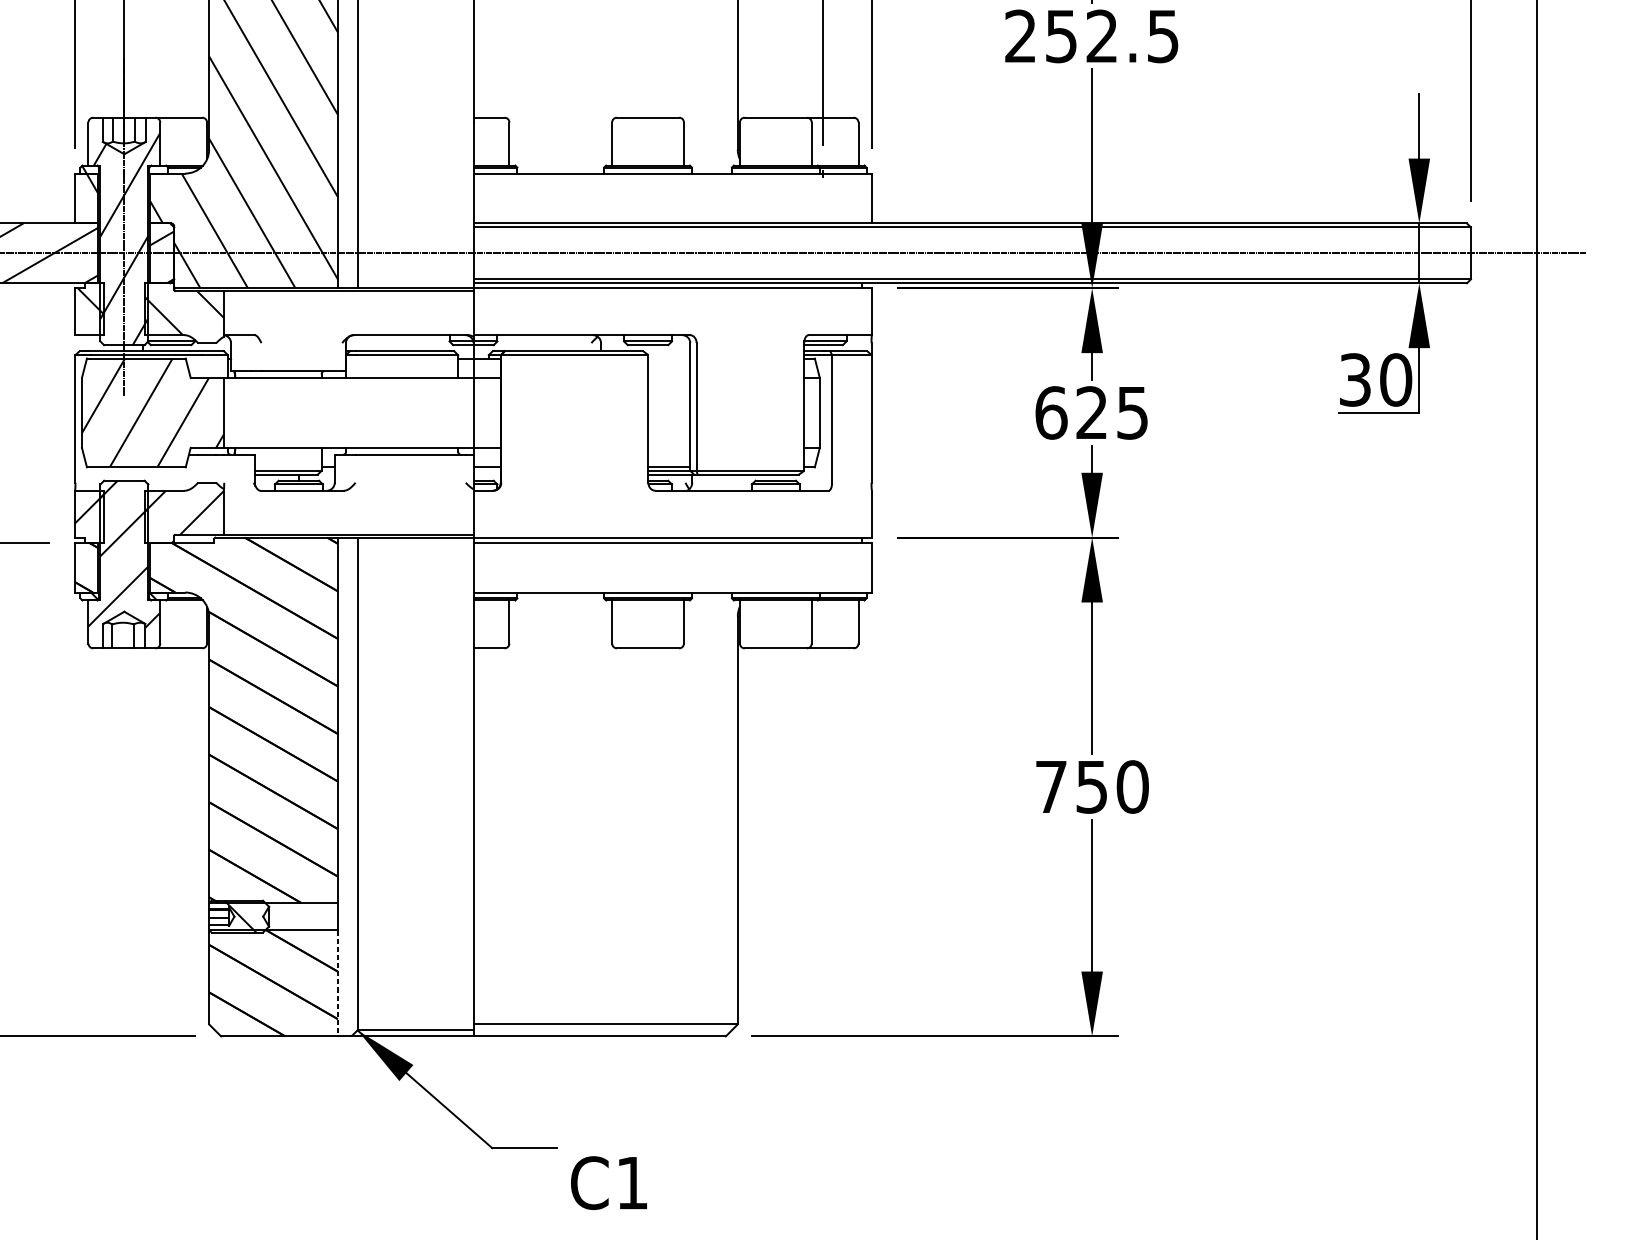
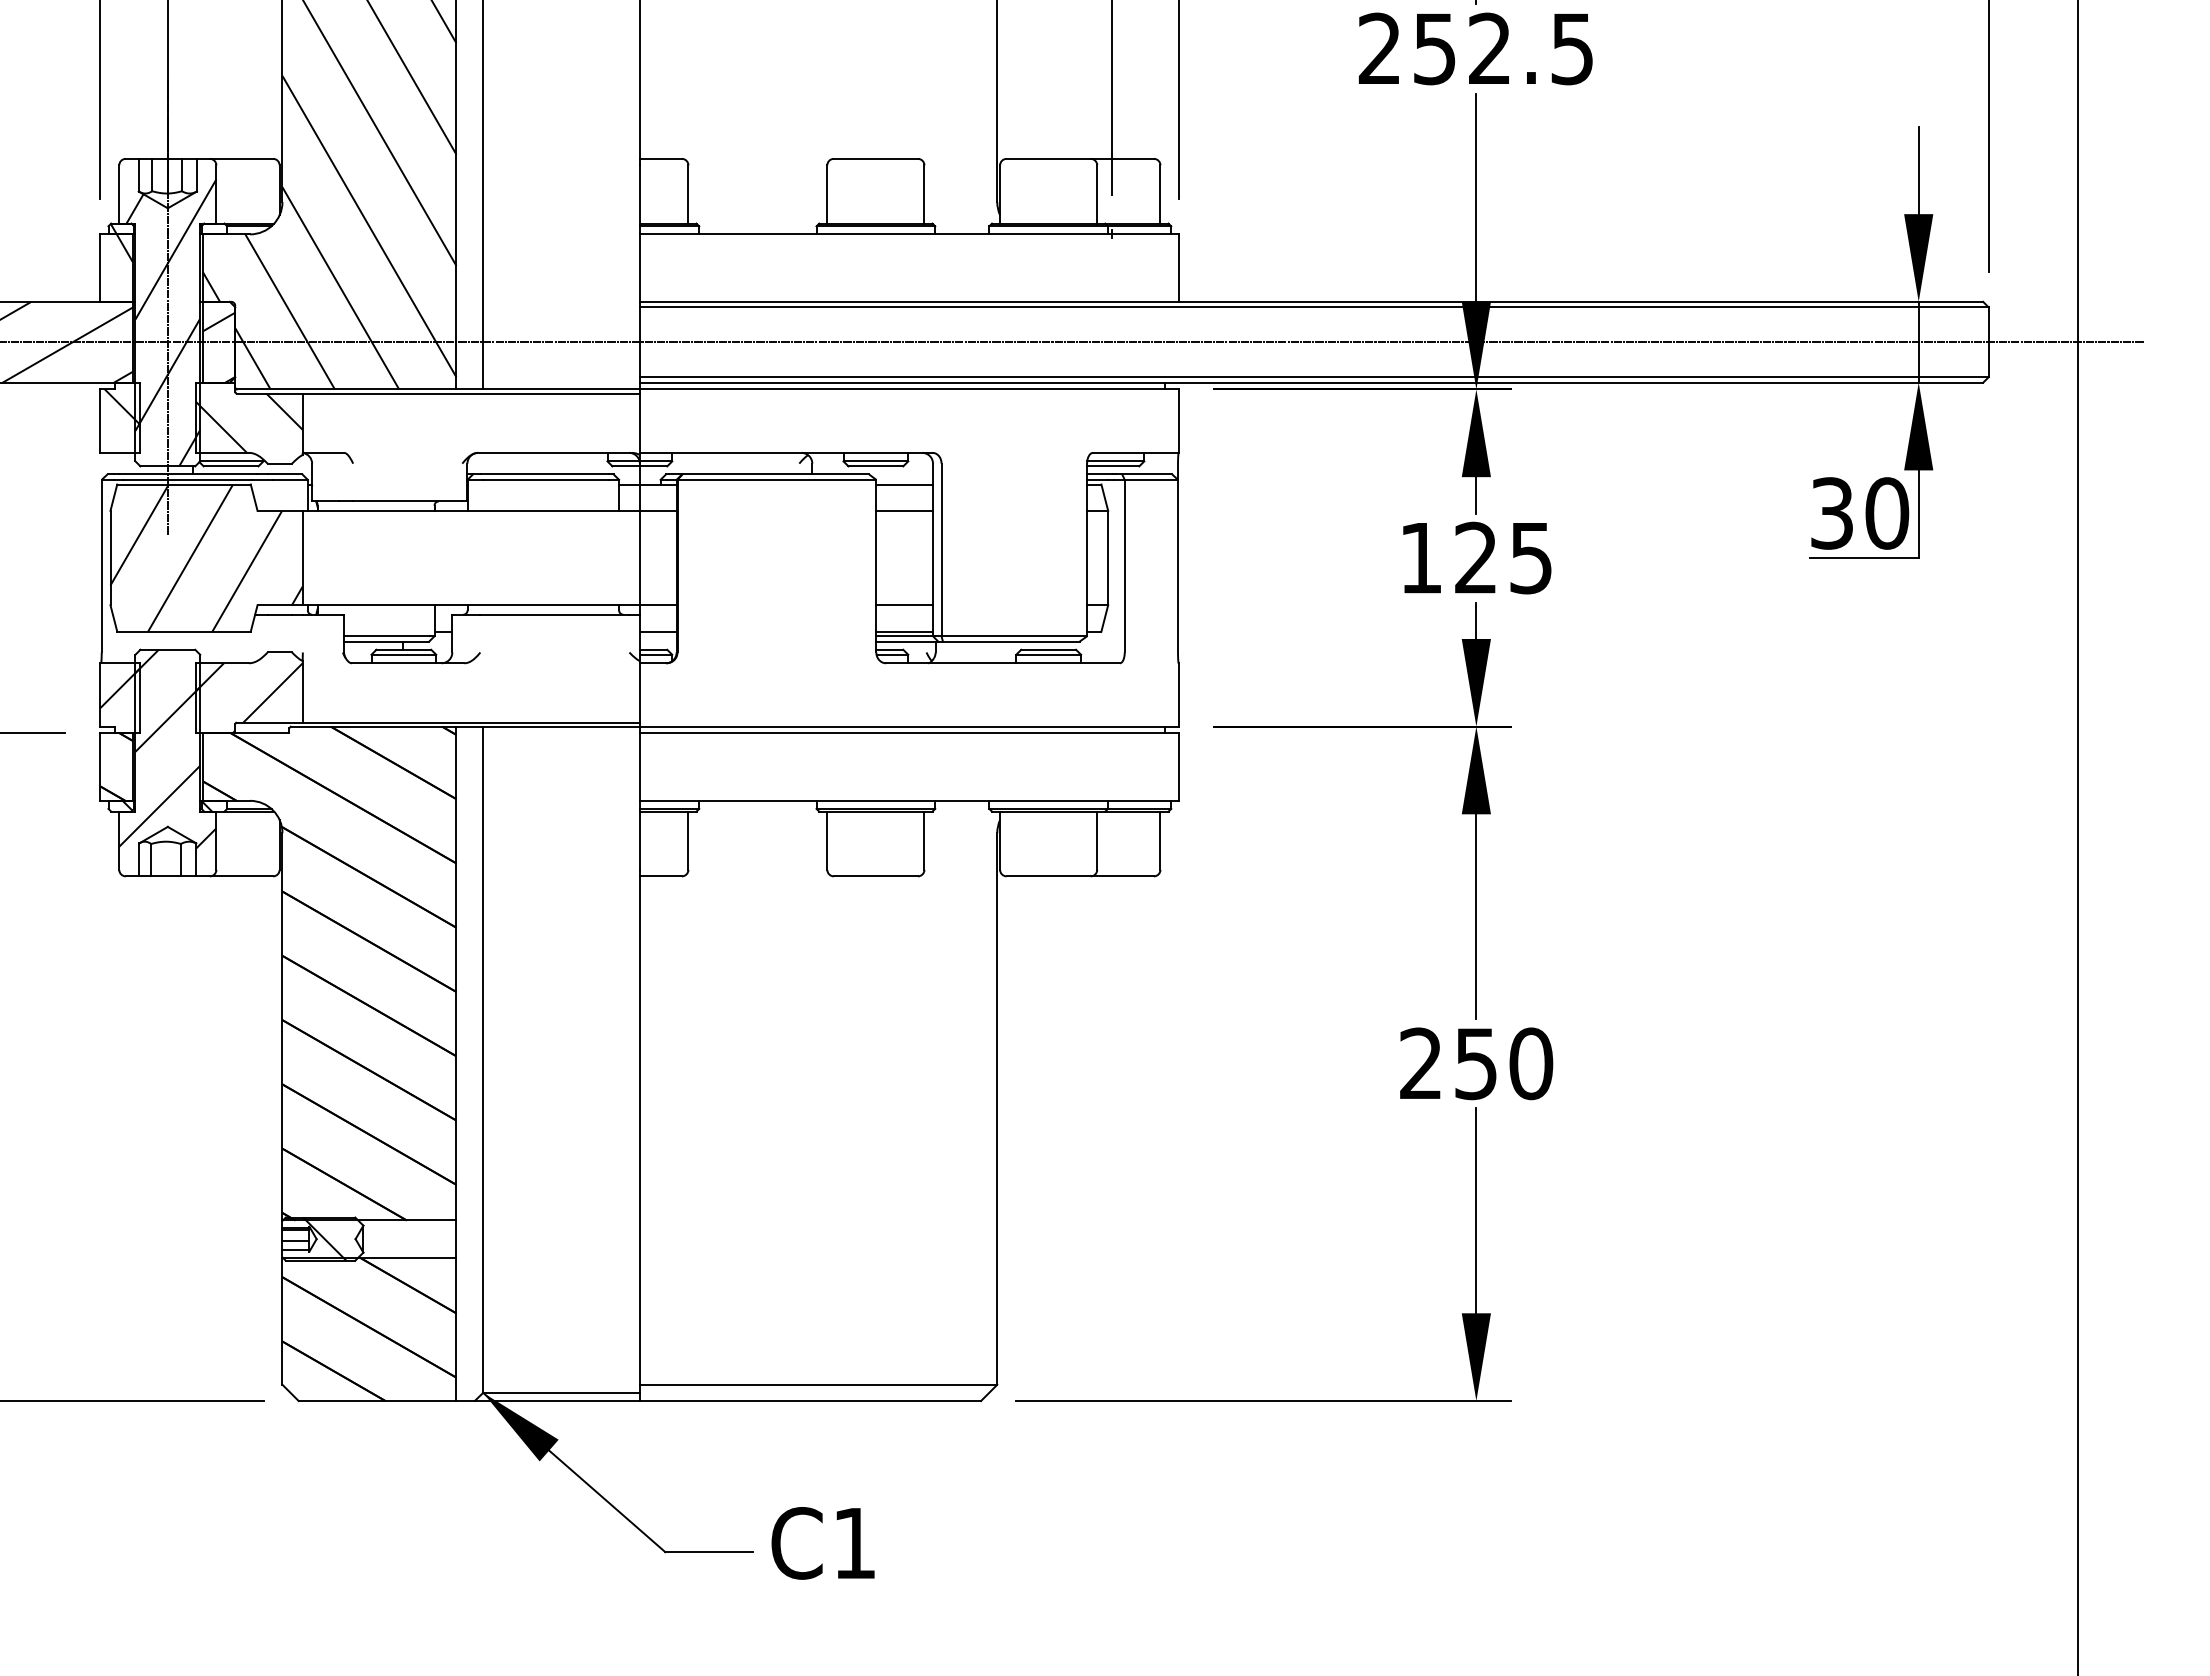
line: (669, 358) -> (904, 484), added
line: (669, 377) -> (904, 510), added
text: (1051, 412) -> (1421, 557), 625 -> 125
line: (669, 448) -> (904, 605), added
text: (1050, 786) -> (1420, 1062), 750 -> 250
line: (337, 983) -> (456, 1329), dashed -> solid
text: (608, 1183) -> (822, 1543), moved

